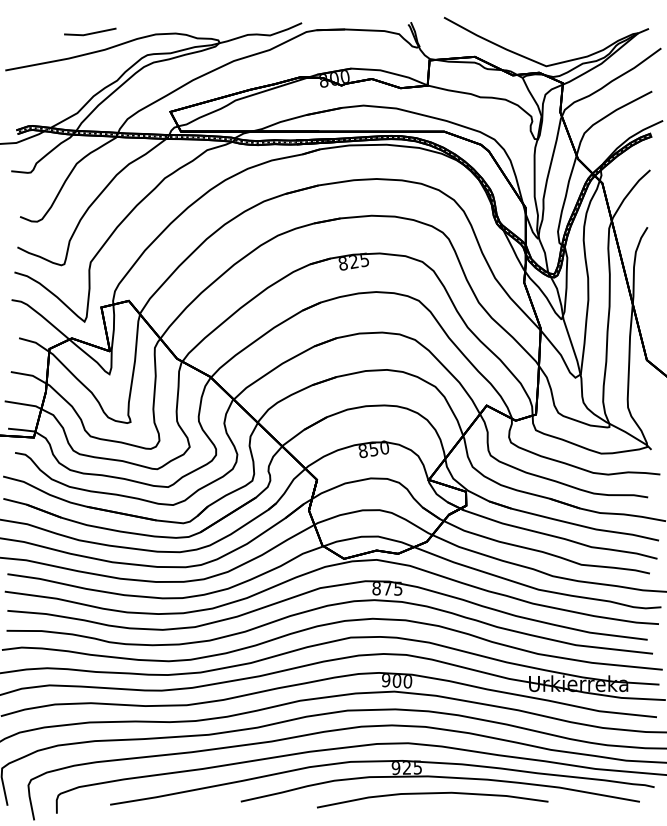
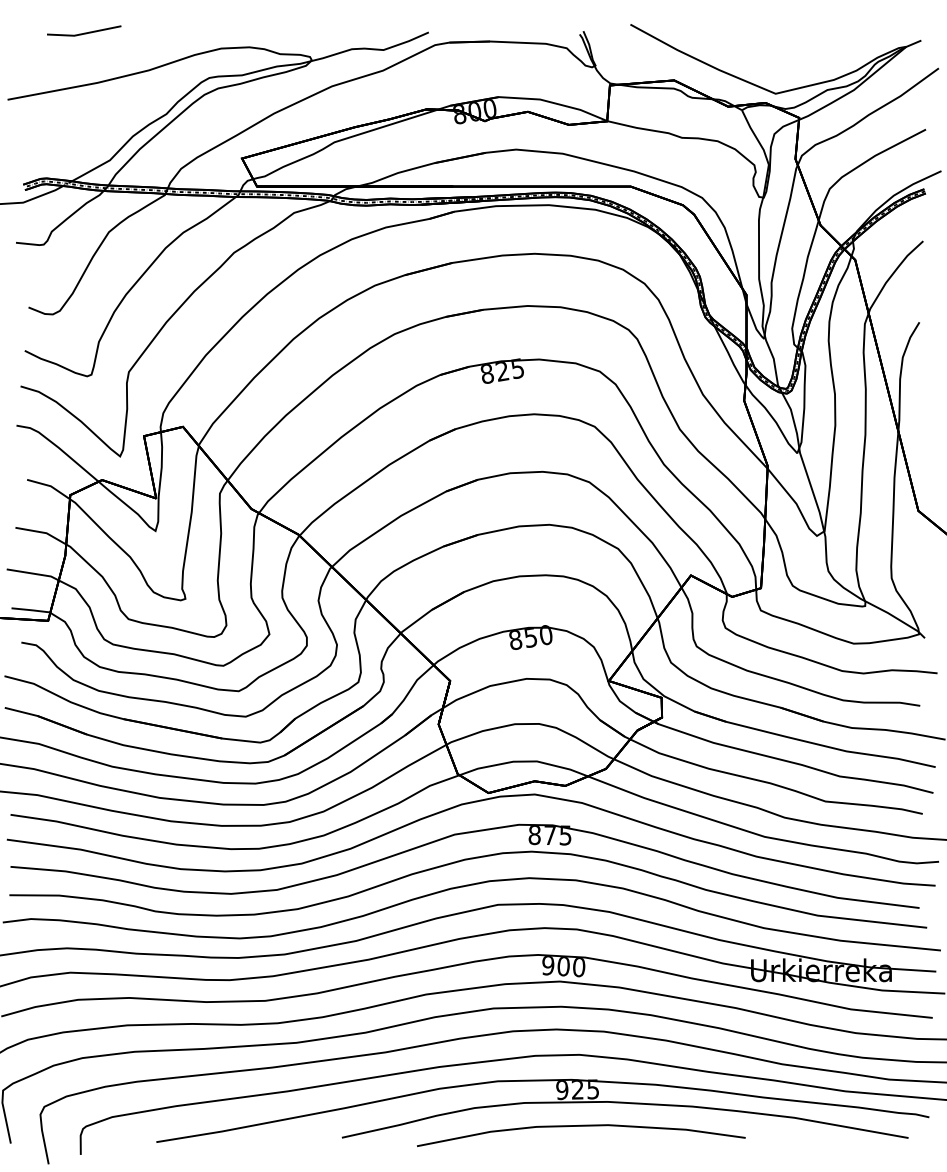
line: (90, 32) -> (84, 32), moved
curve: (432, 793) -> (581, 1126), moved

